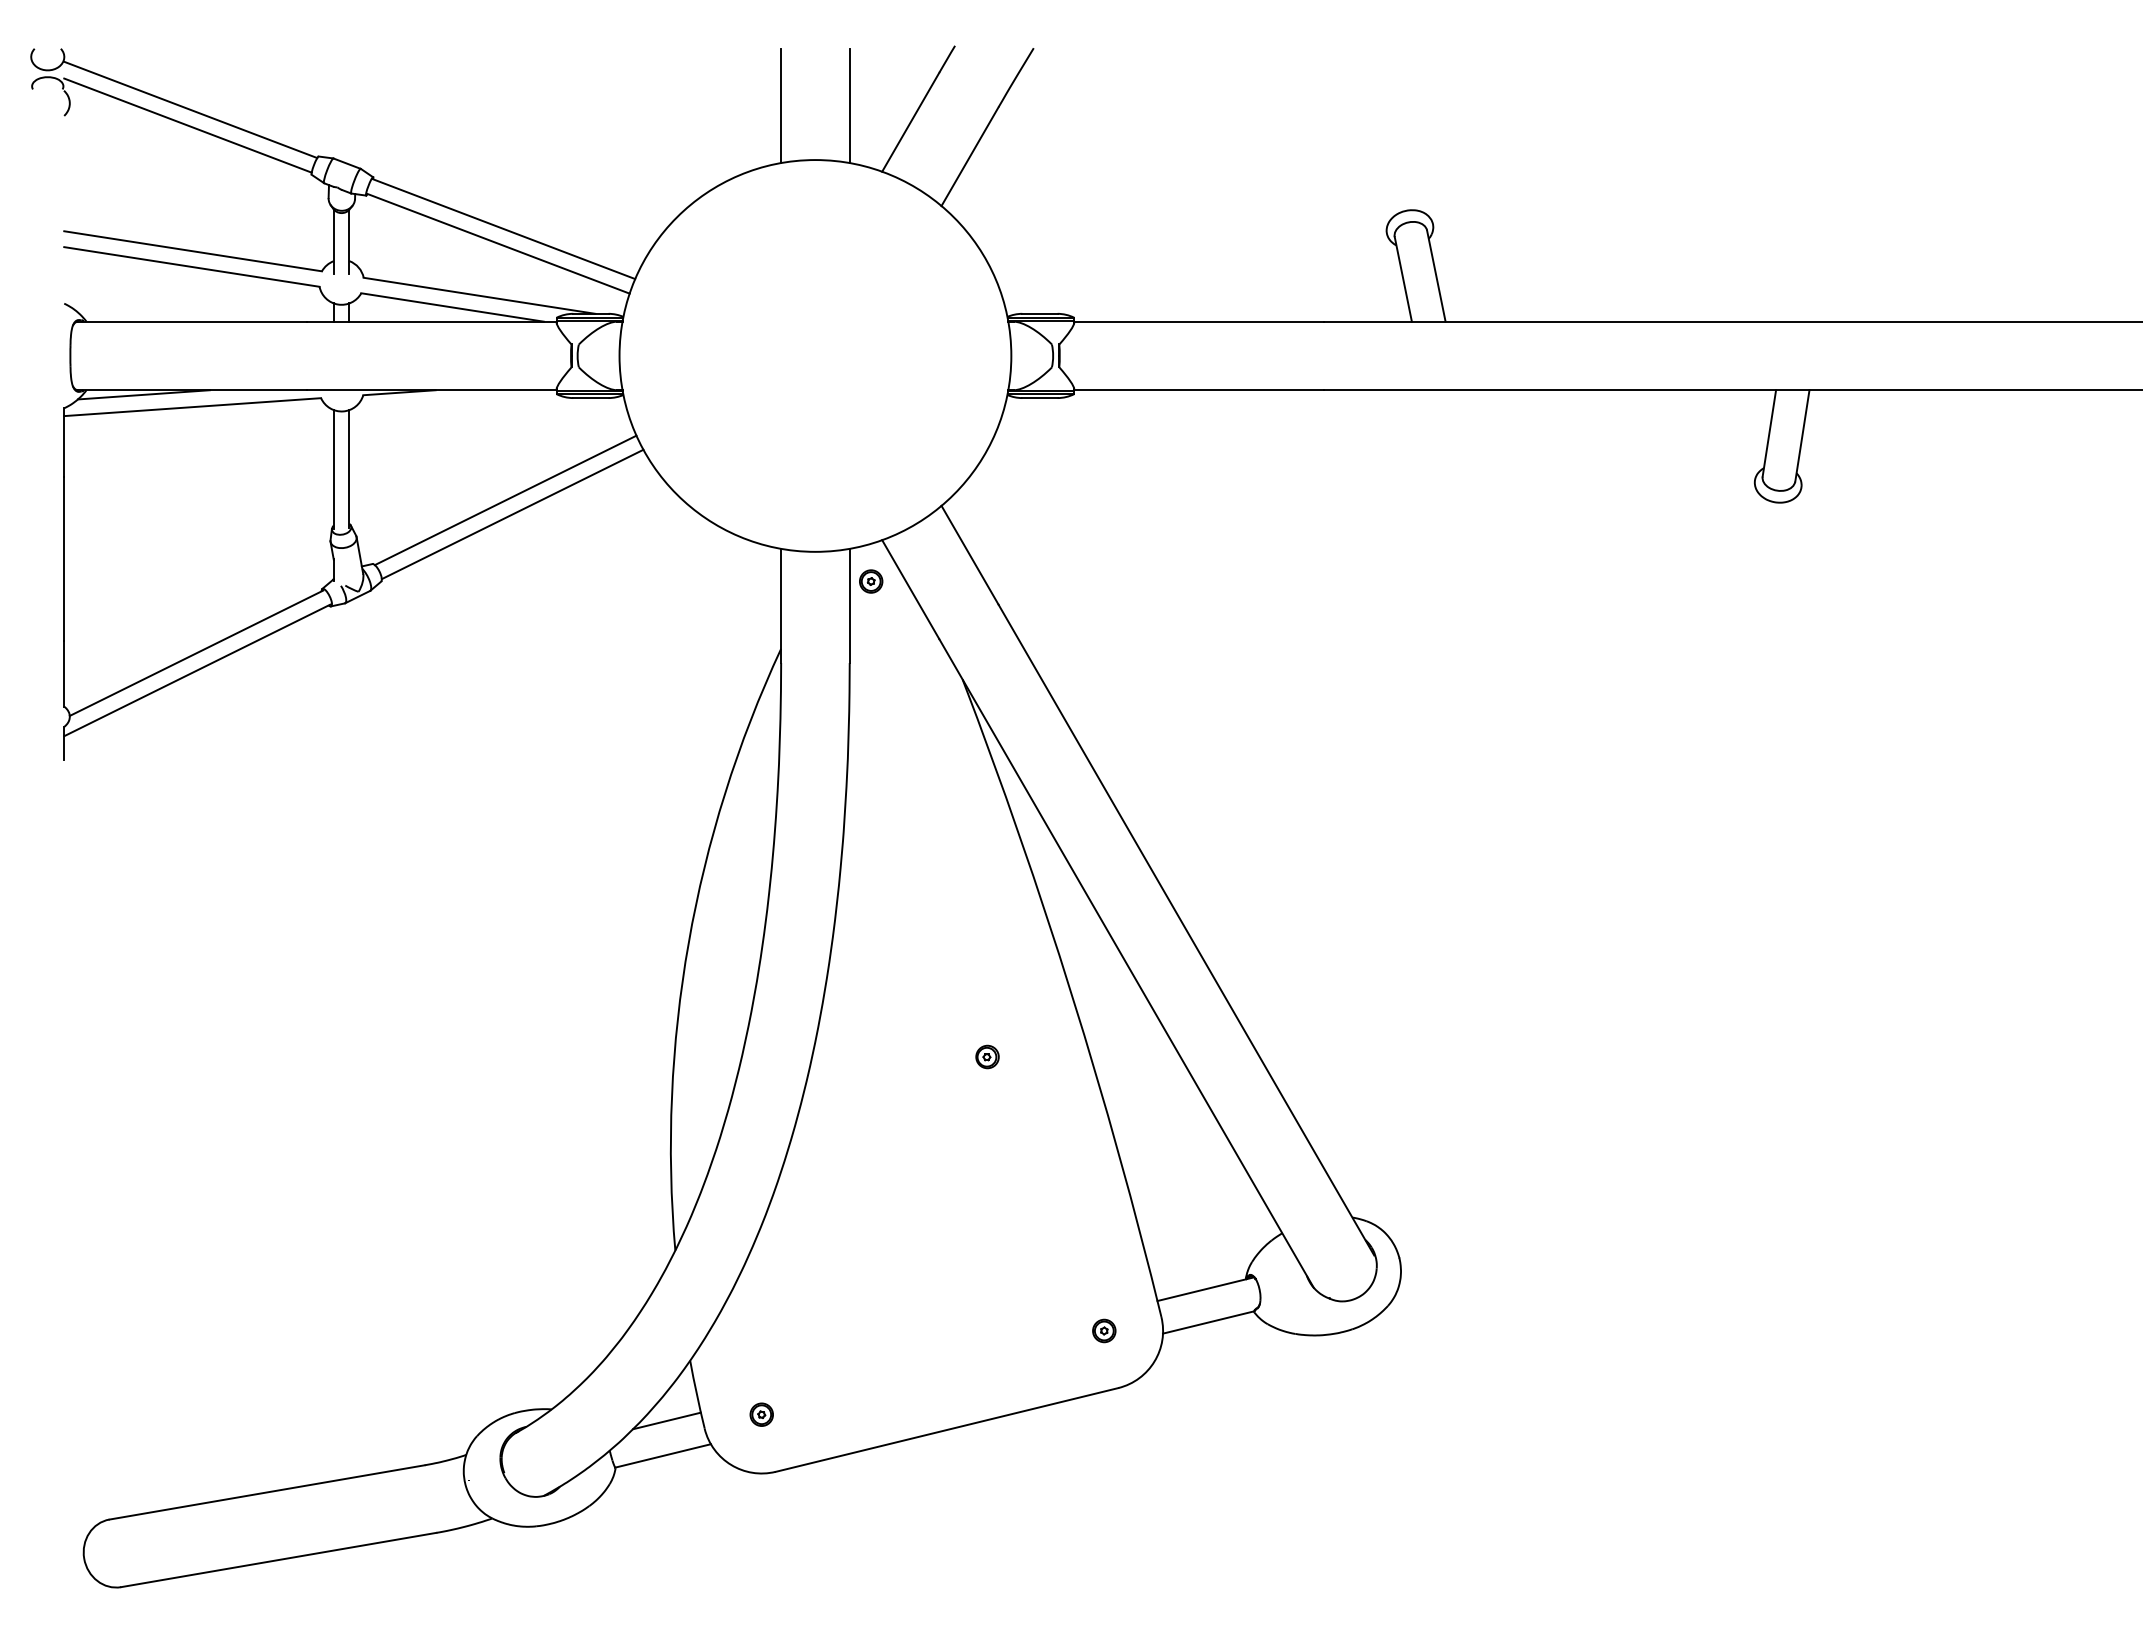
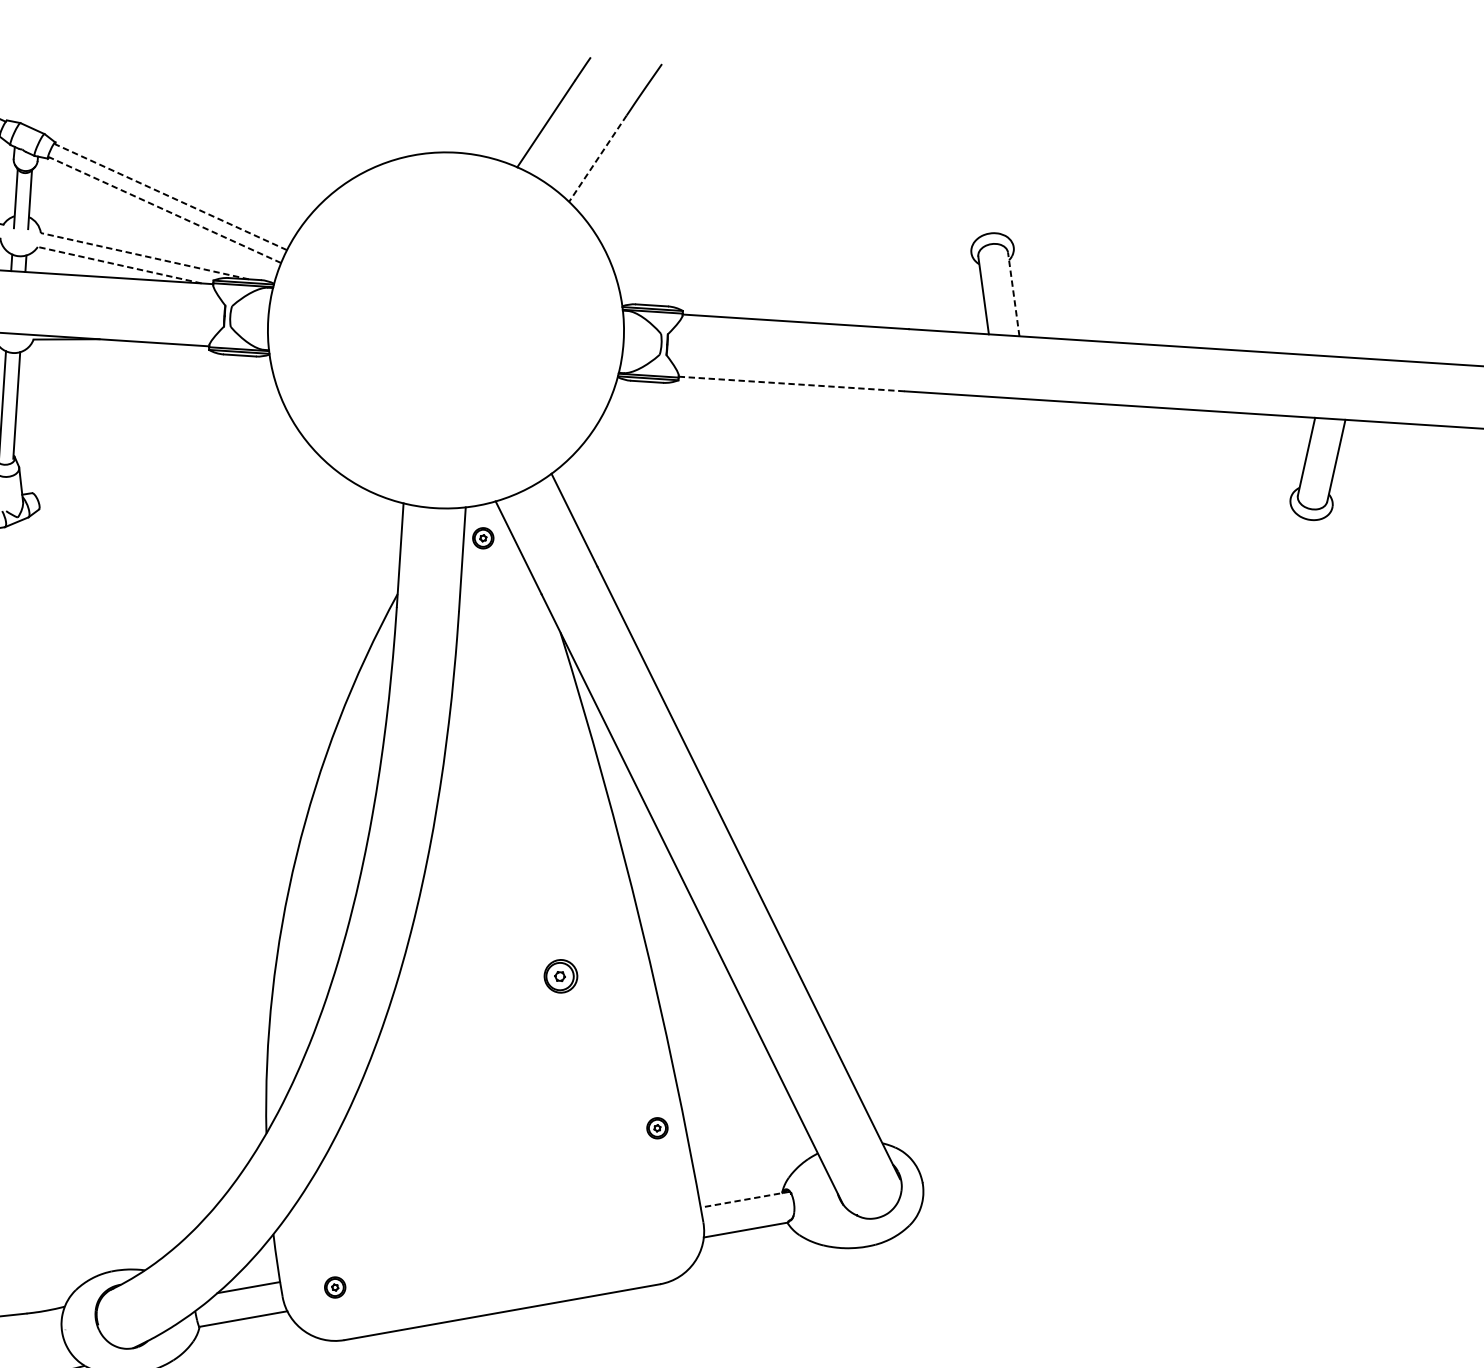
line: (781, 105) -> (429, 101), removed
line: (849, 105) -> (491, 105), removed
line: (969, 157) -> (597, 159), solid -> dashed
line: (503, 229) -> (170, 197), solid -> dashed
line: (498, 243) -> (165, 209), solid -> dashed
line: (1436, 276) -> (1013, 294), solid -> dashed
line: (479, 295) -> (144, 255), solid -> dashed
line: (452, 307) -> (119, 265), solid -> dashed
line: (1198, 390) -> (791, 384), solid -> dashed
line: (505, 500) -> (156, 443), removed
line: (512, 514) -> (161, 456), removed
part: (987, 1056) -> (560, 975), size x1.6
line: (1205, 1289) -> (744, 1199), solid -> dashed
part: (1104, 1330) -> (657, 1127), moved

